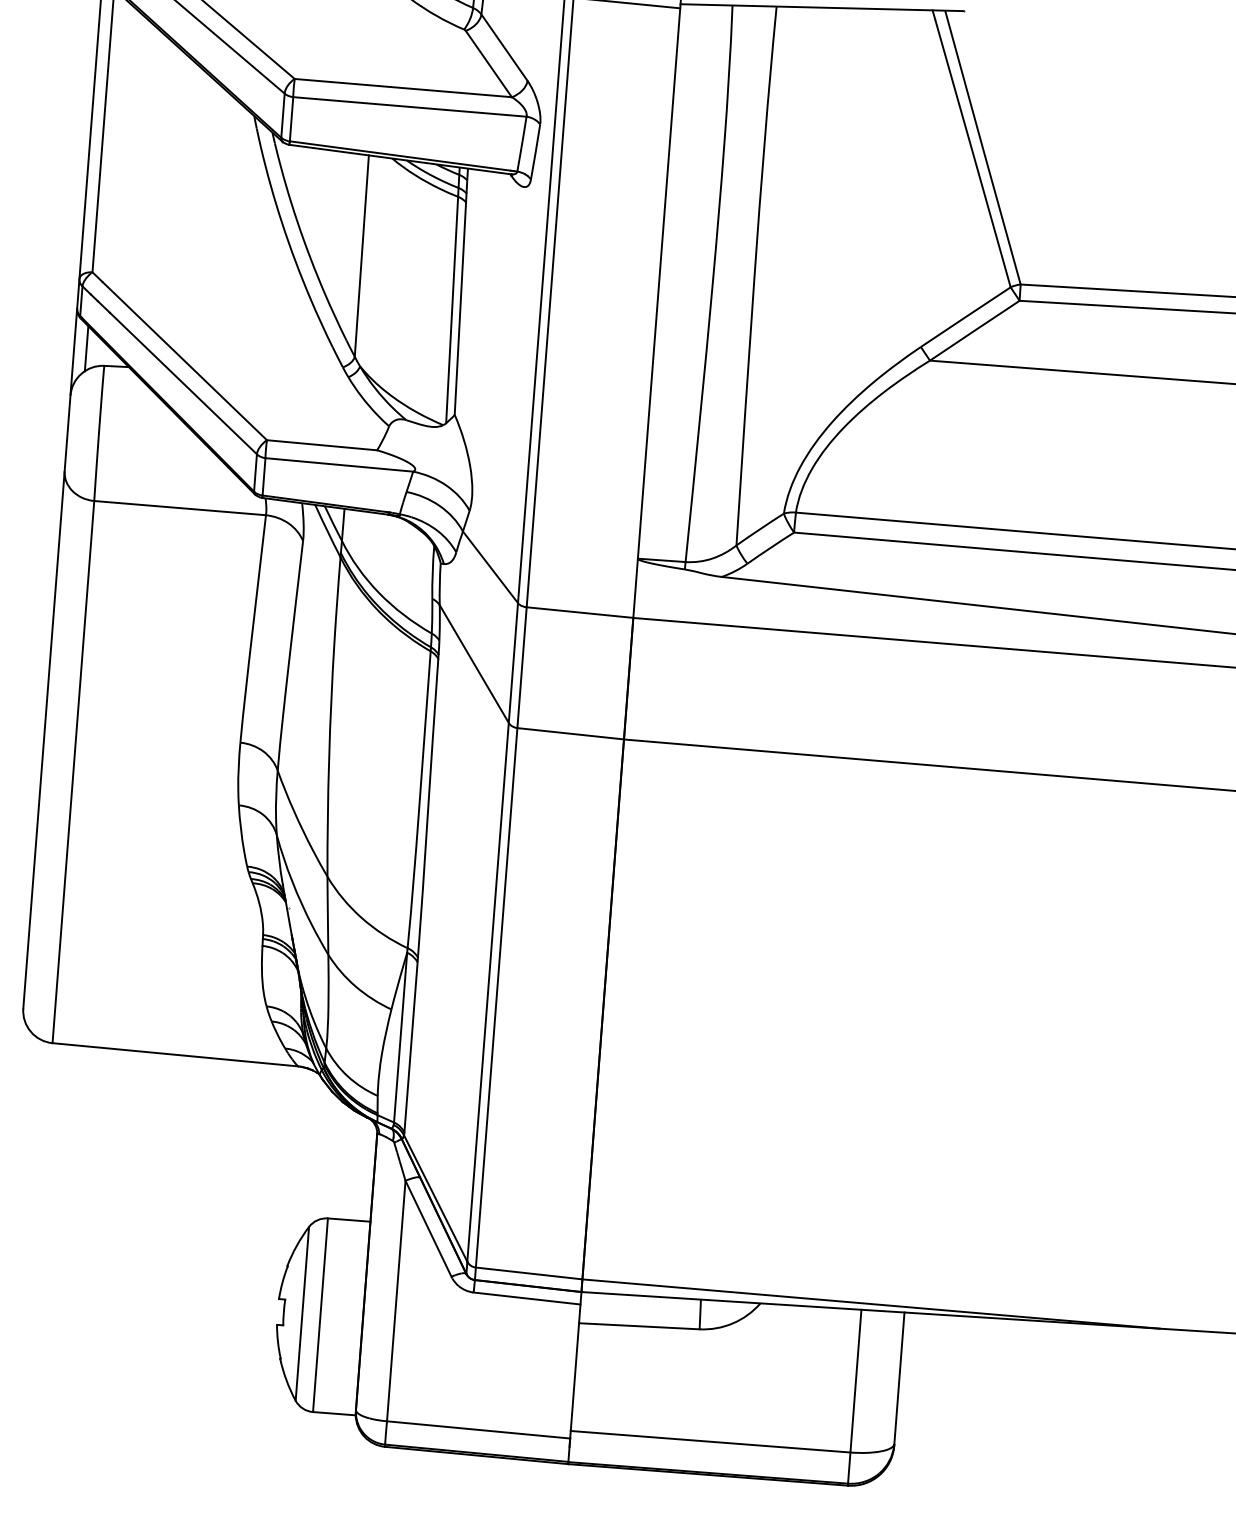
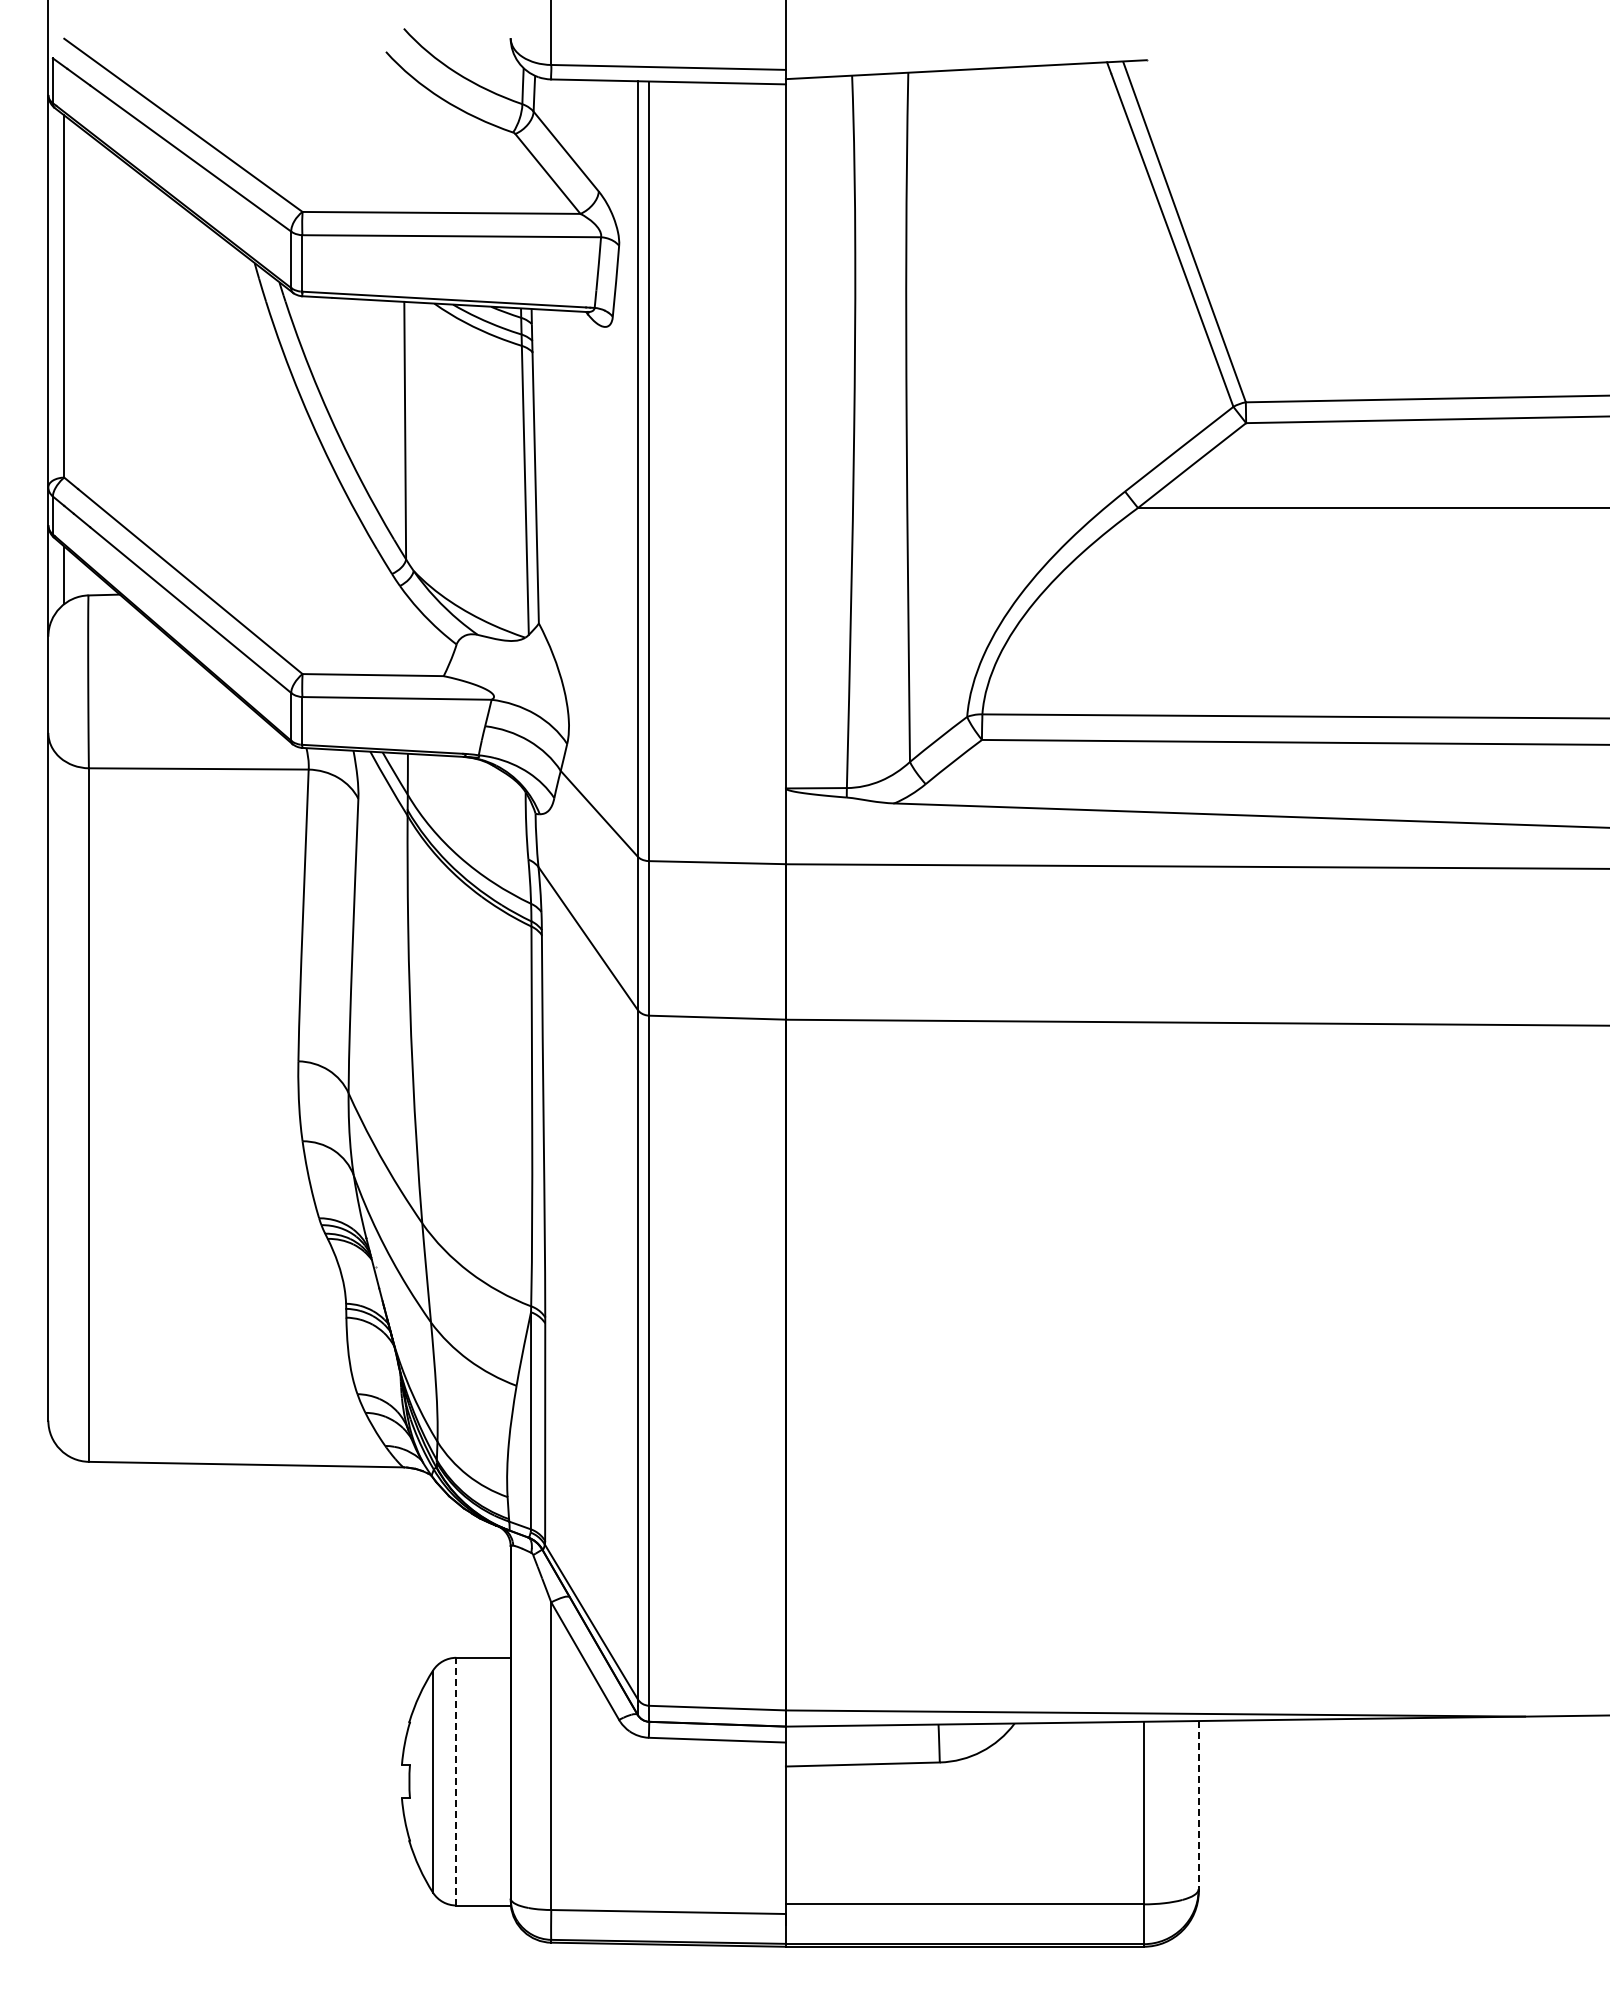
line: (320, 1315) -> (456, 1781), solid -> dashed
line: (899, 1379) -> (1198, 1806), solid -> dashed

